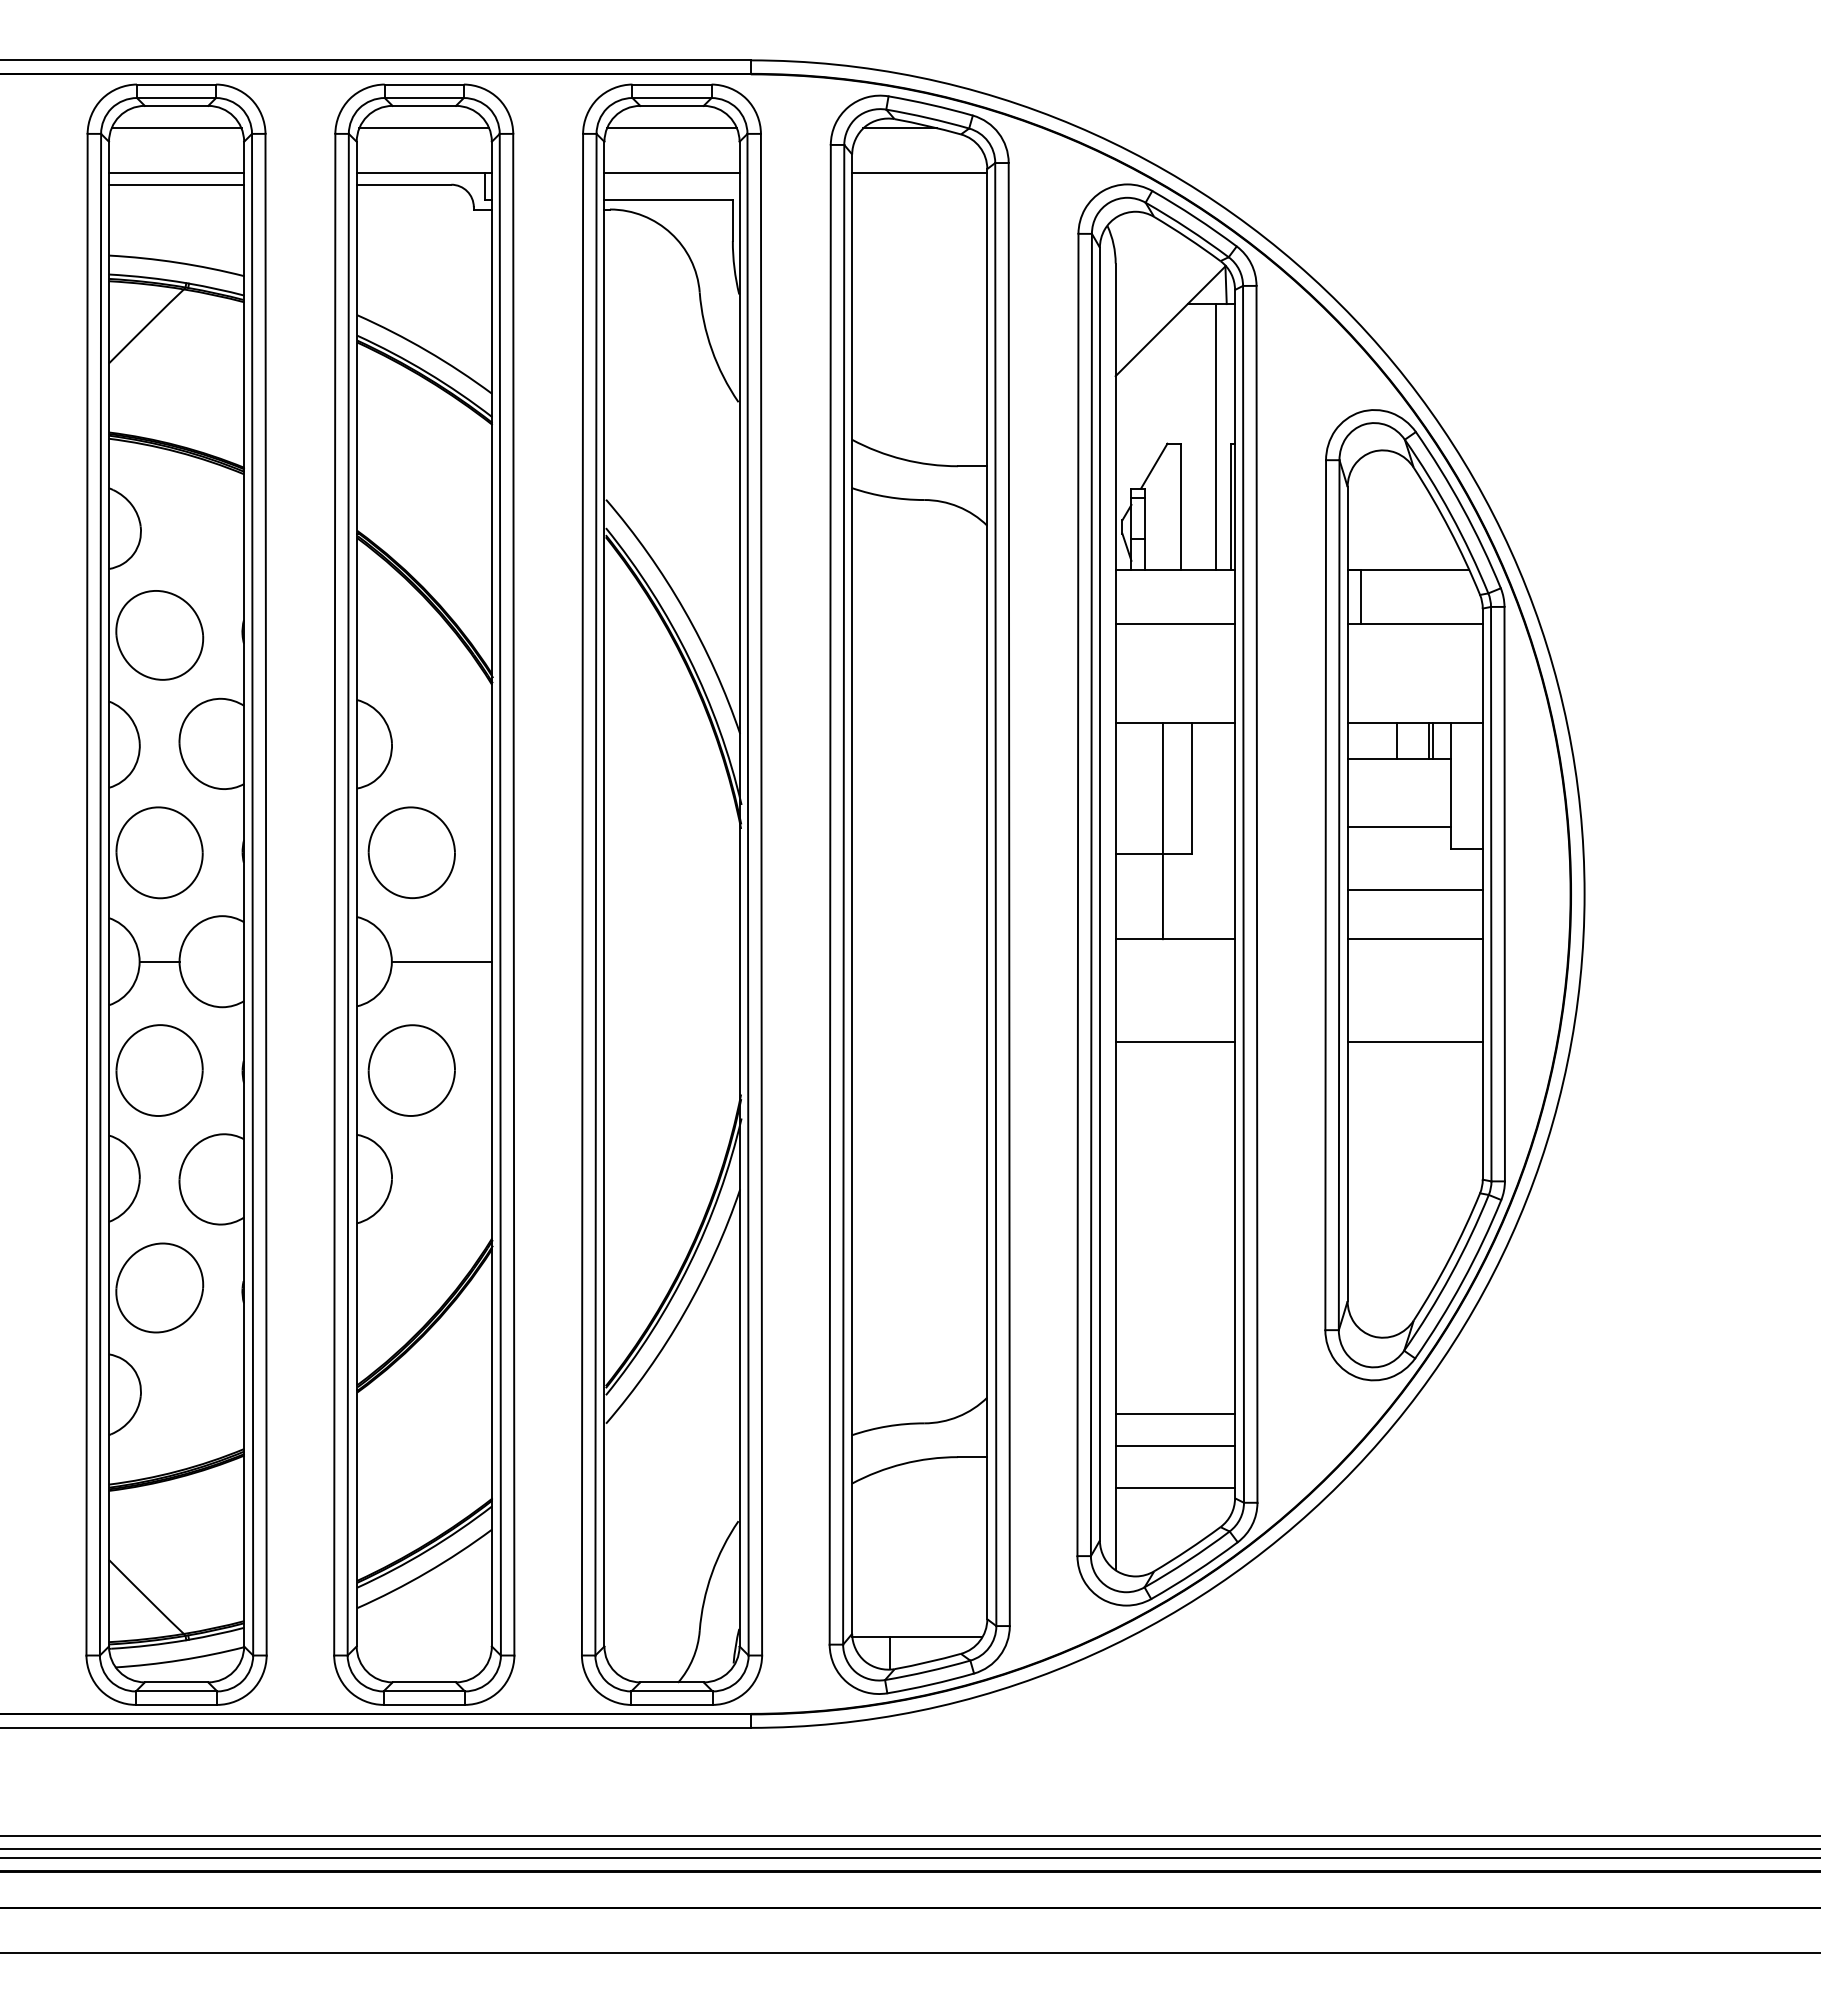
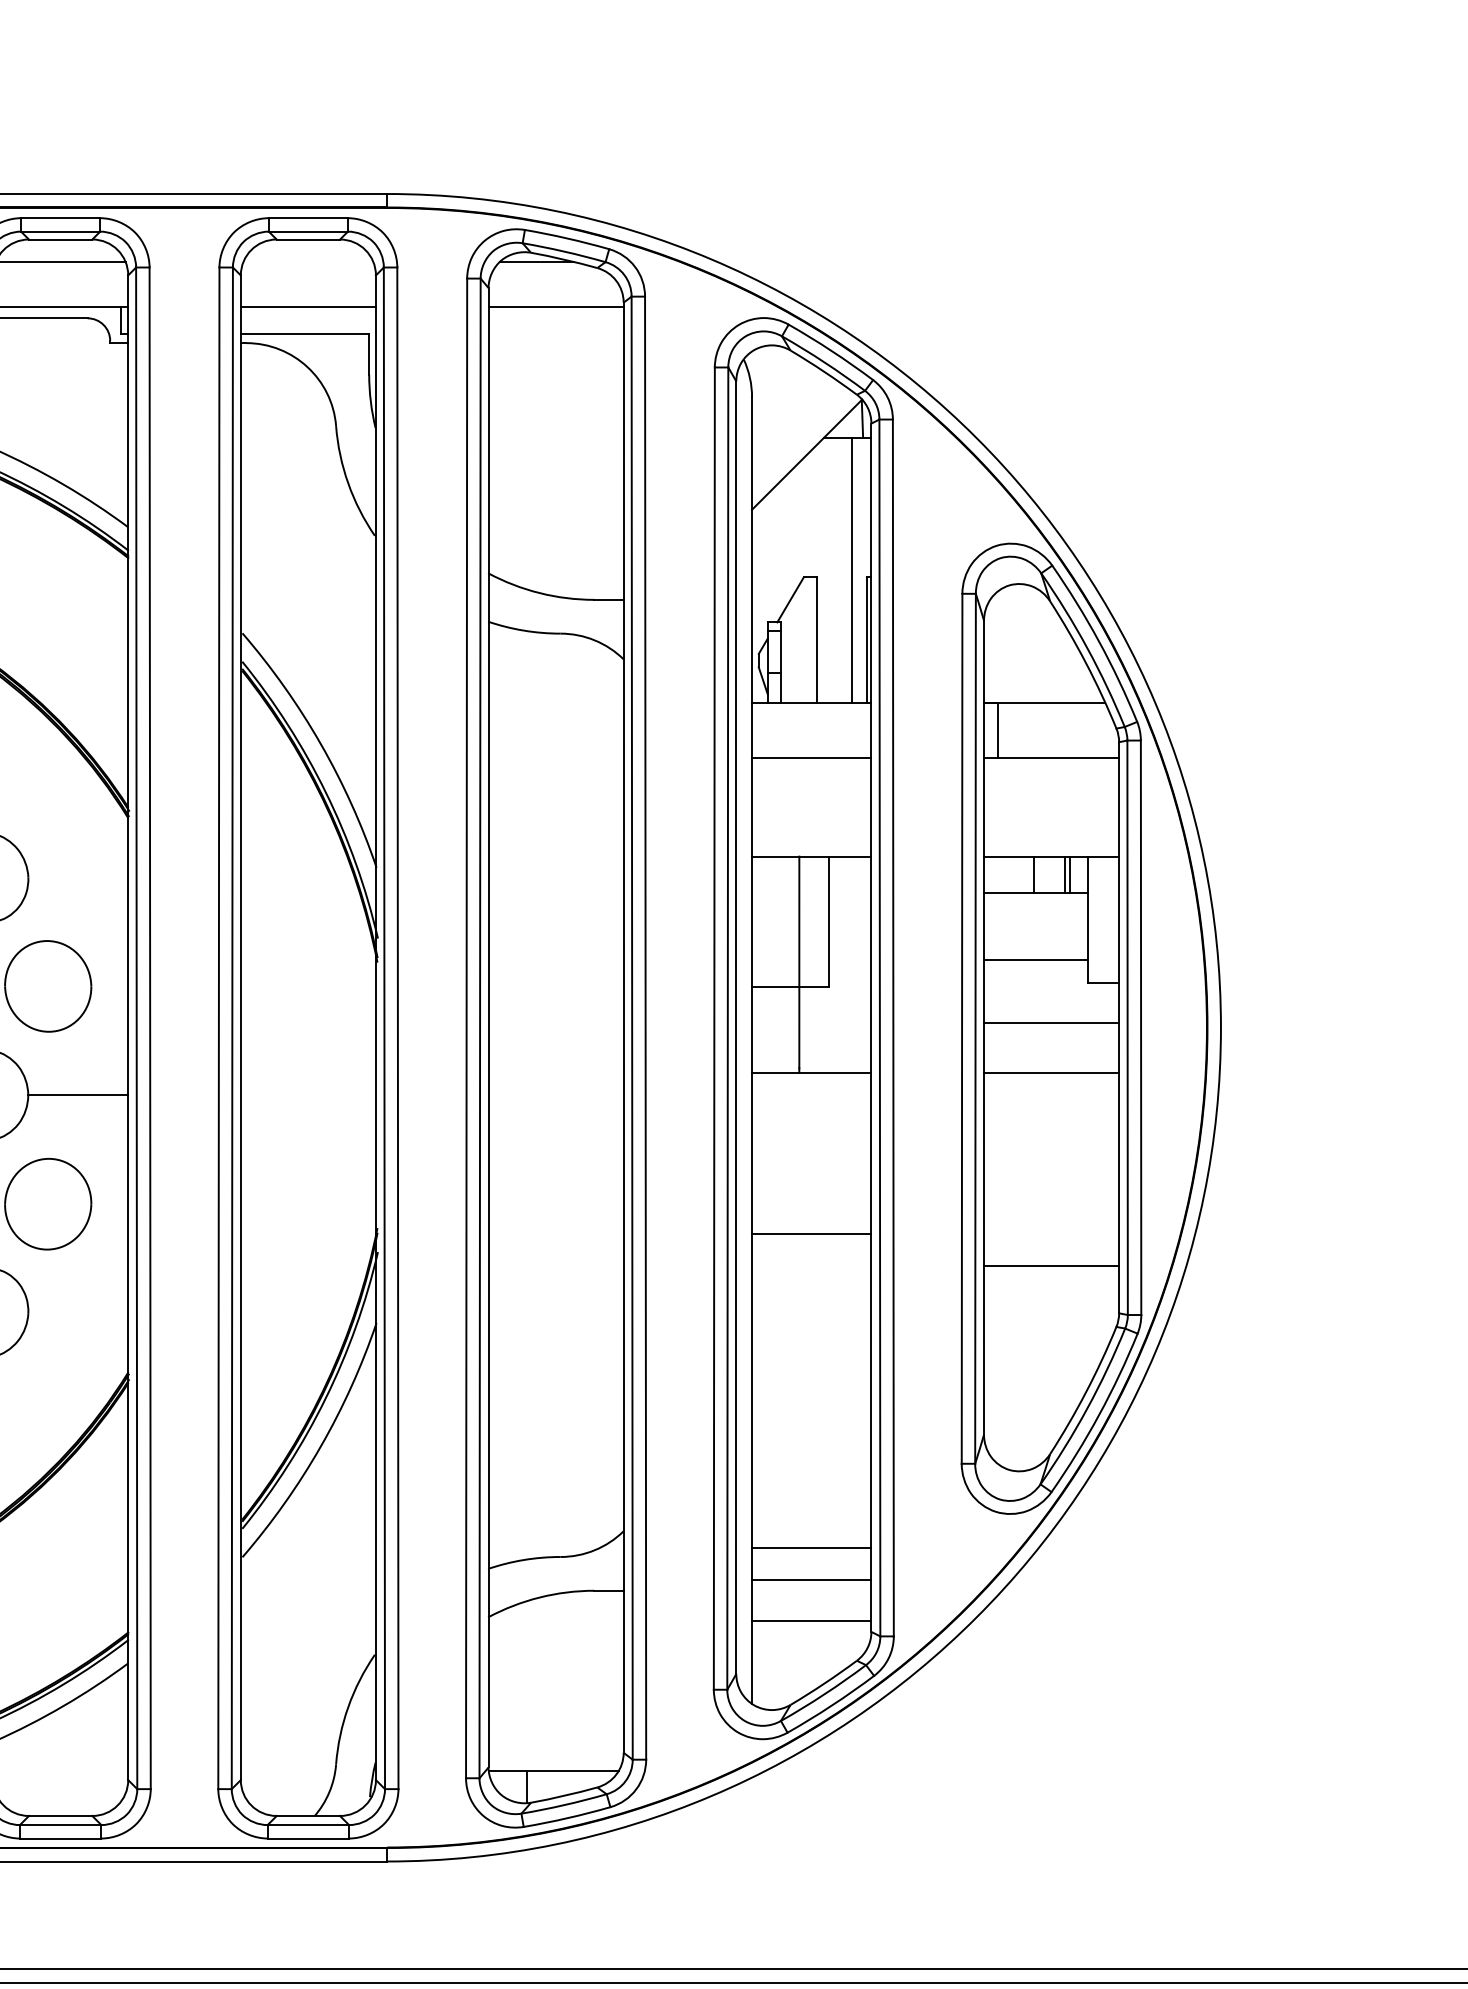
line: (671, 128) -> (307, 262), removed
line: (1175, 1041) -> (811, 1233), moved
line: (1414, 1041) -> (1050, 1265), moved

